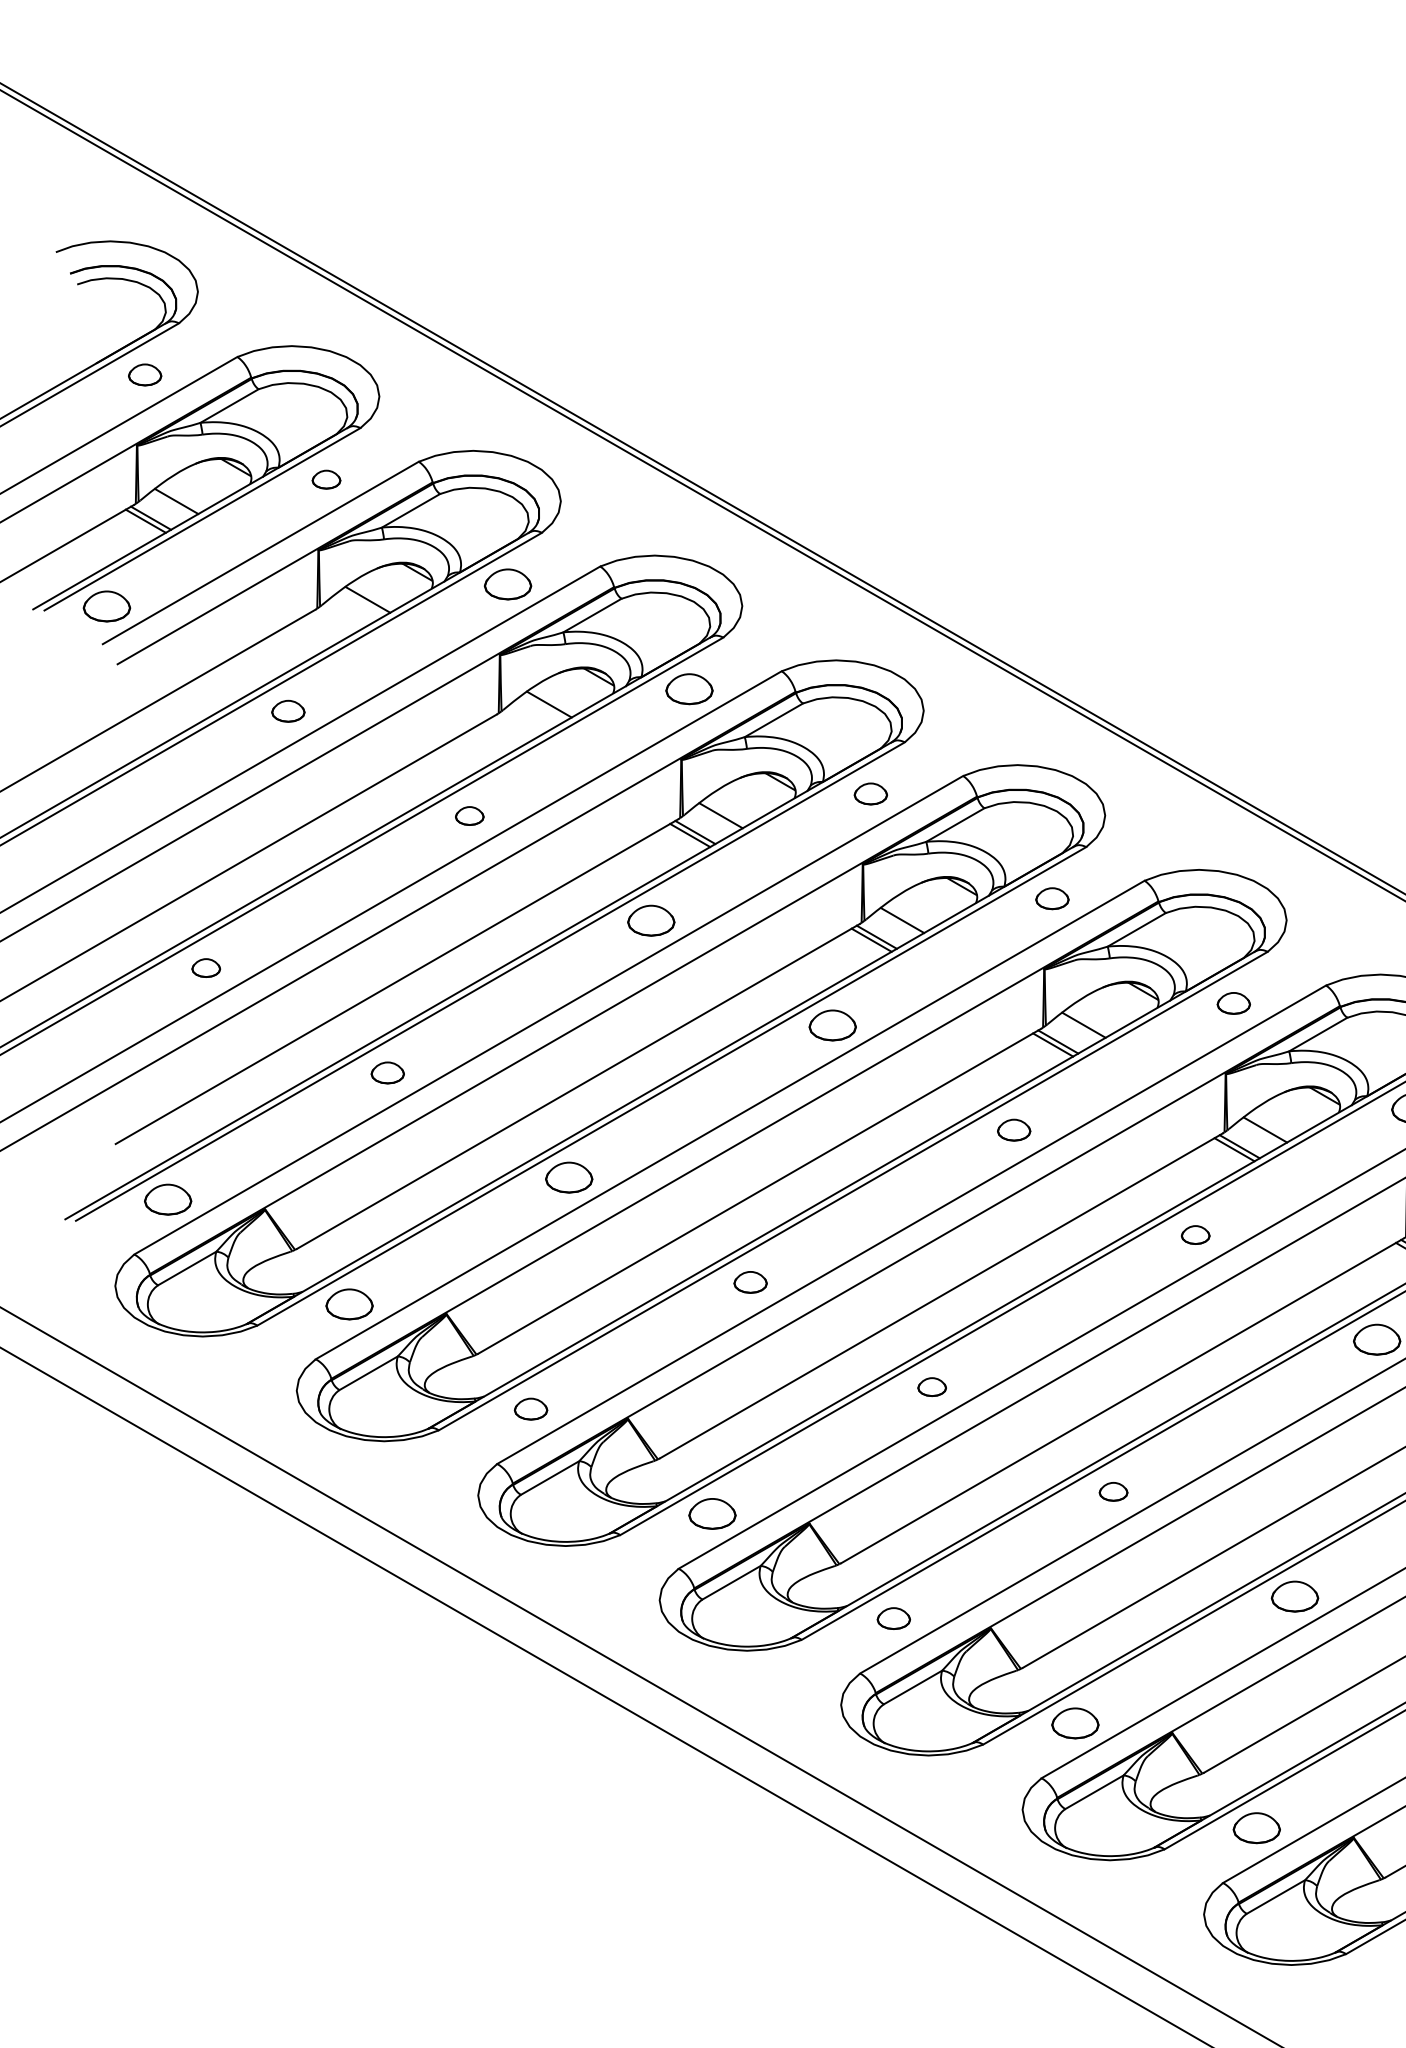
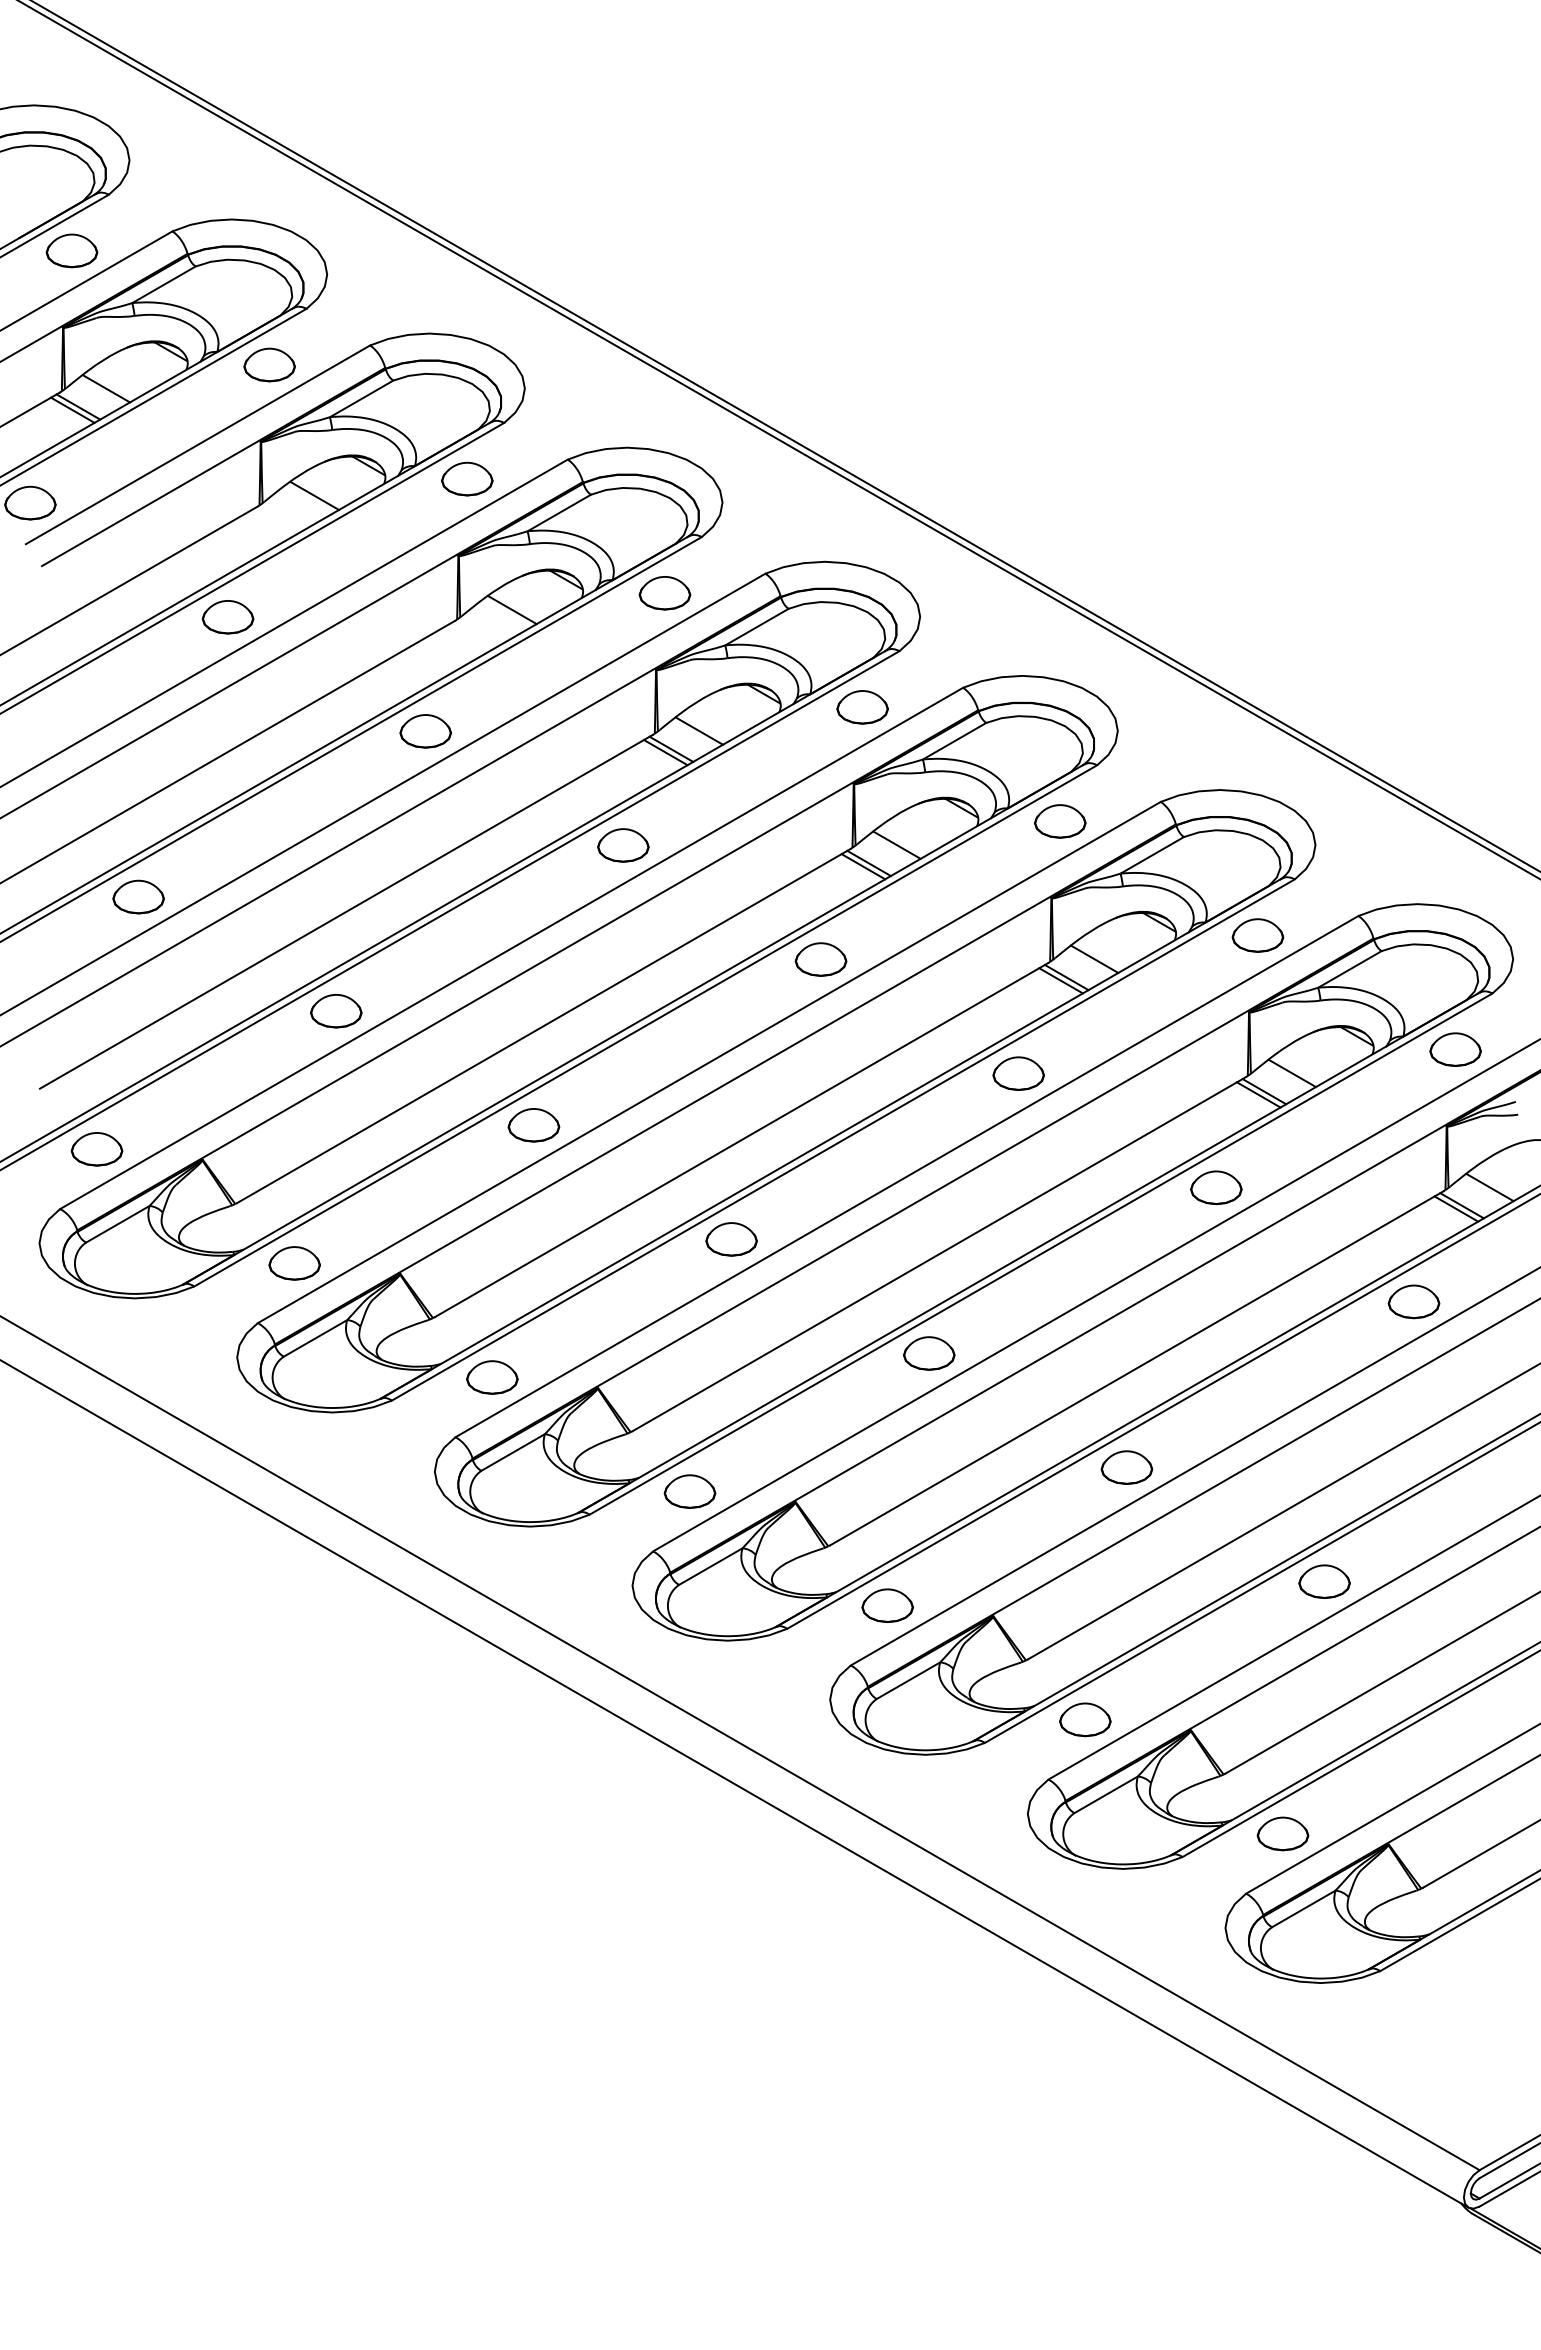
part: (144, 374) -> (71, 250), size x1.43
part: (326, 479) -> (269, 364), size x1.67
part: (287, 711) -> (227, 617), size x1.43
part: (870, 794) -> (862, 707), size x1.43
part: (469, 816) -> (425, 731), size x1.67
part: (1052, 898) -> (1060, 821), size x1.43
part: (206, 967) -> (138, 896), size x1.67
part: (1233, 1003) -> (1257, 935), size x1.43
part: (387, 1073) -> (336, 1011), size x1.43
part: (1014, 1130) -> (1018, 1073), size x1.43
part: (1195, 1234) -> (1216, 1187), size x1.67
part: (750, 1282) -> (731, 1239), size x1.43
part: (932, 1387) -> (929, 1353), size x1.67
part: (531, 1409) -> (492, 1377), size x1.43
part: (1113, 1491) -> (1126, 1467), size x1.67
part: (893, 1618) -> (887, 1605), size x1.43

